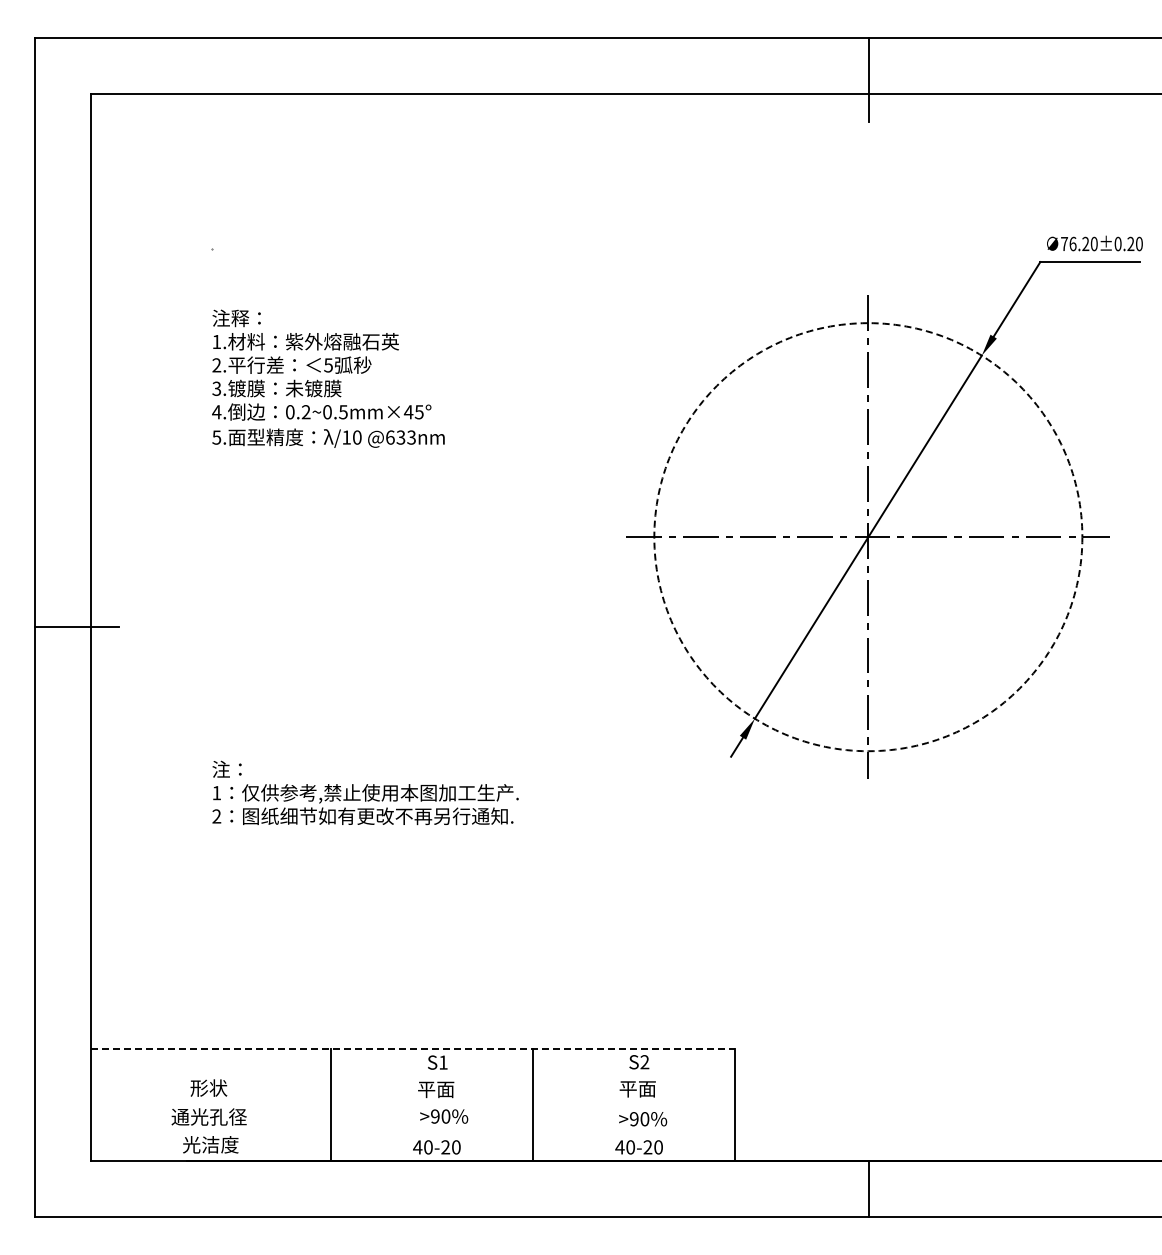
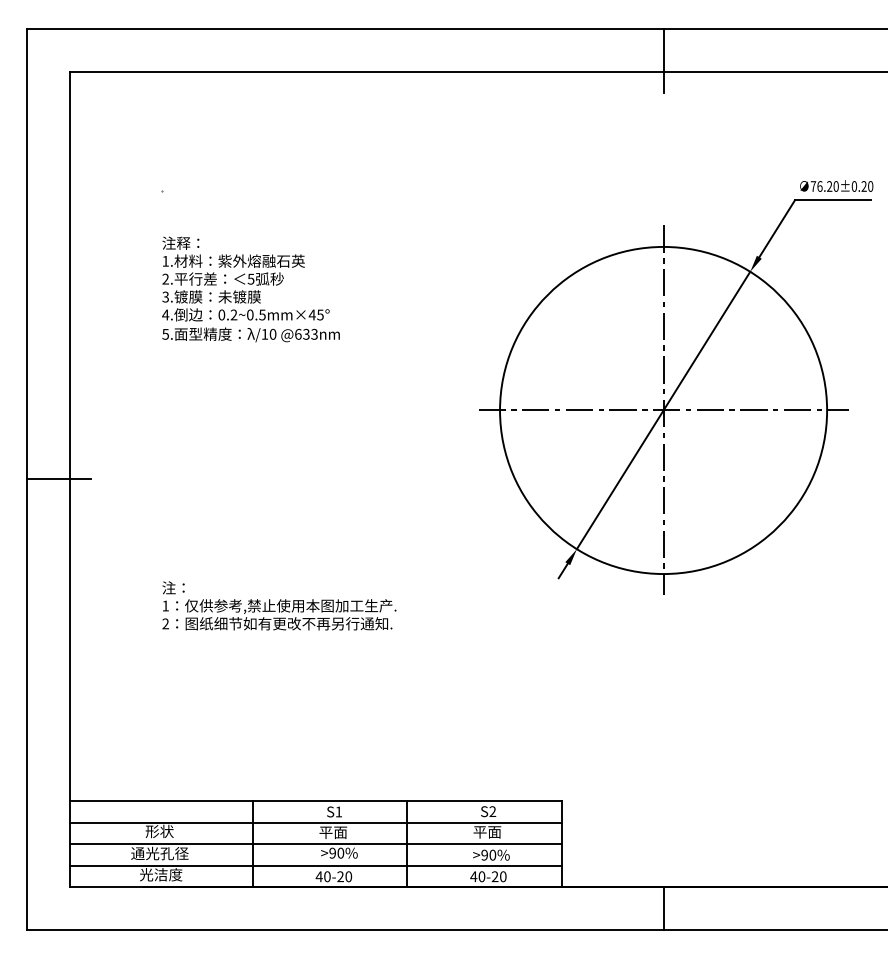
circle: (868, 537) -> (663, 410), dashed -> solid
line: (413, 1048) -> (316, 801), dashed -> solid
line: (413, 1076) -> (316, 822), added
line: (413, 1104) -> (316, 843), added
line: (413, 1133) -> (316, 866), added

